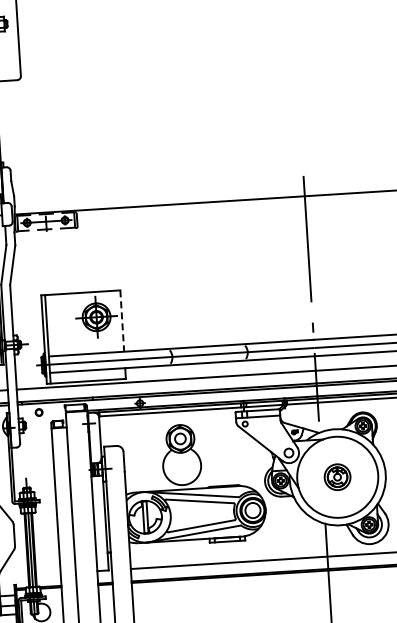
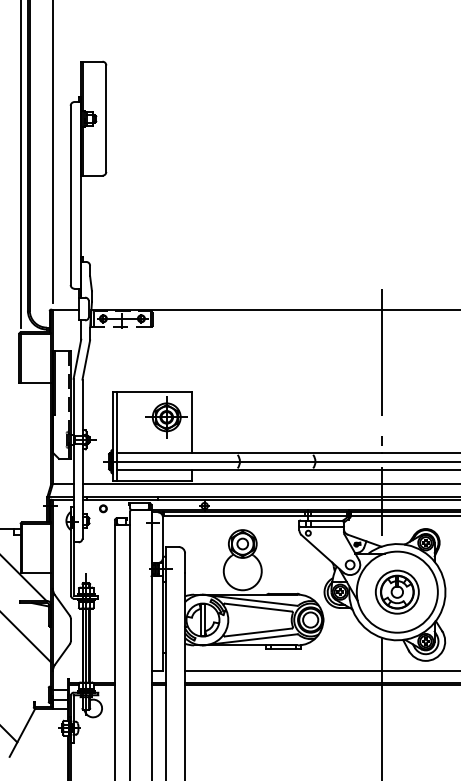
line: (122, 320) -> (192, 422), dashed -> solid
part: (336, 476) -> (396, 591), size x1.67

